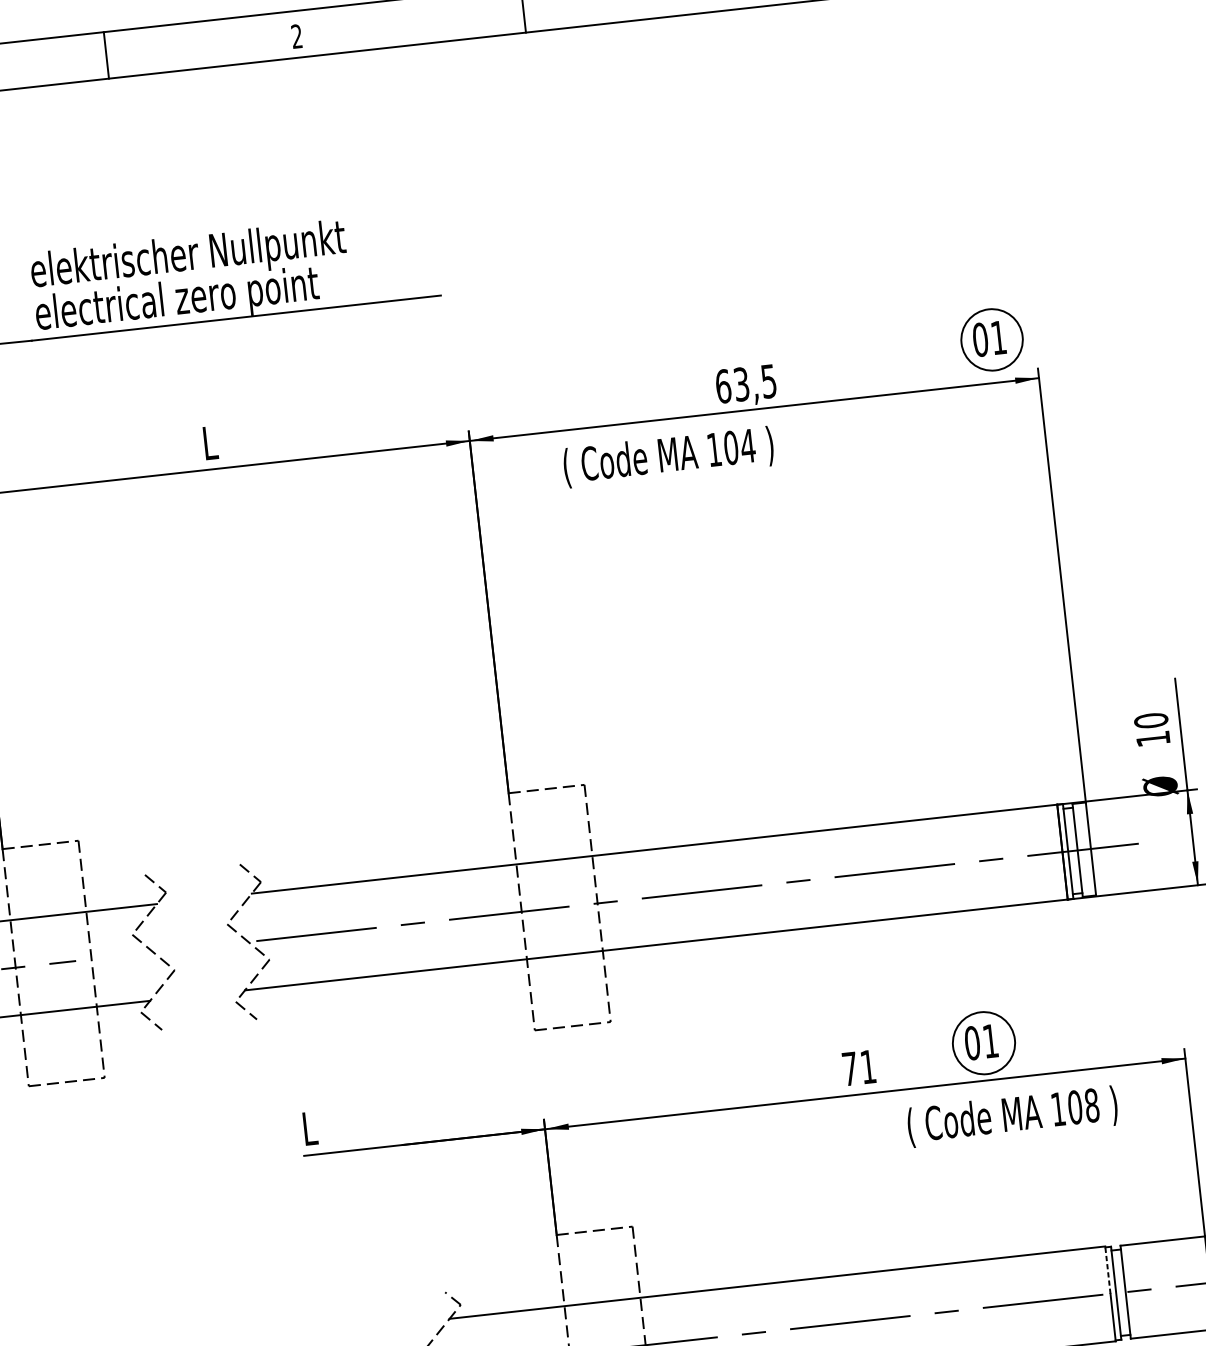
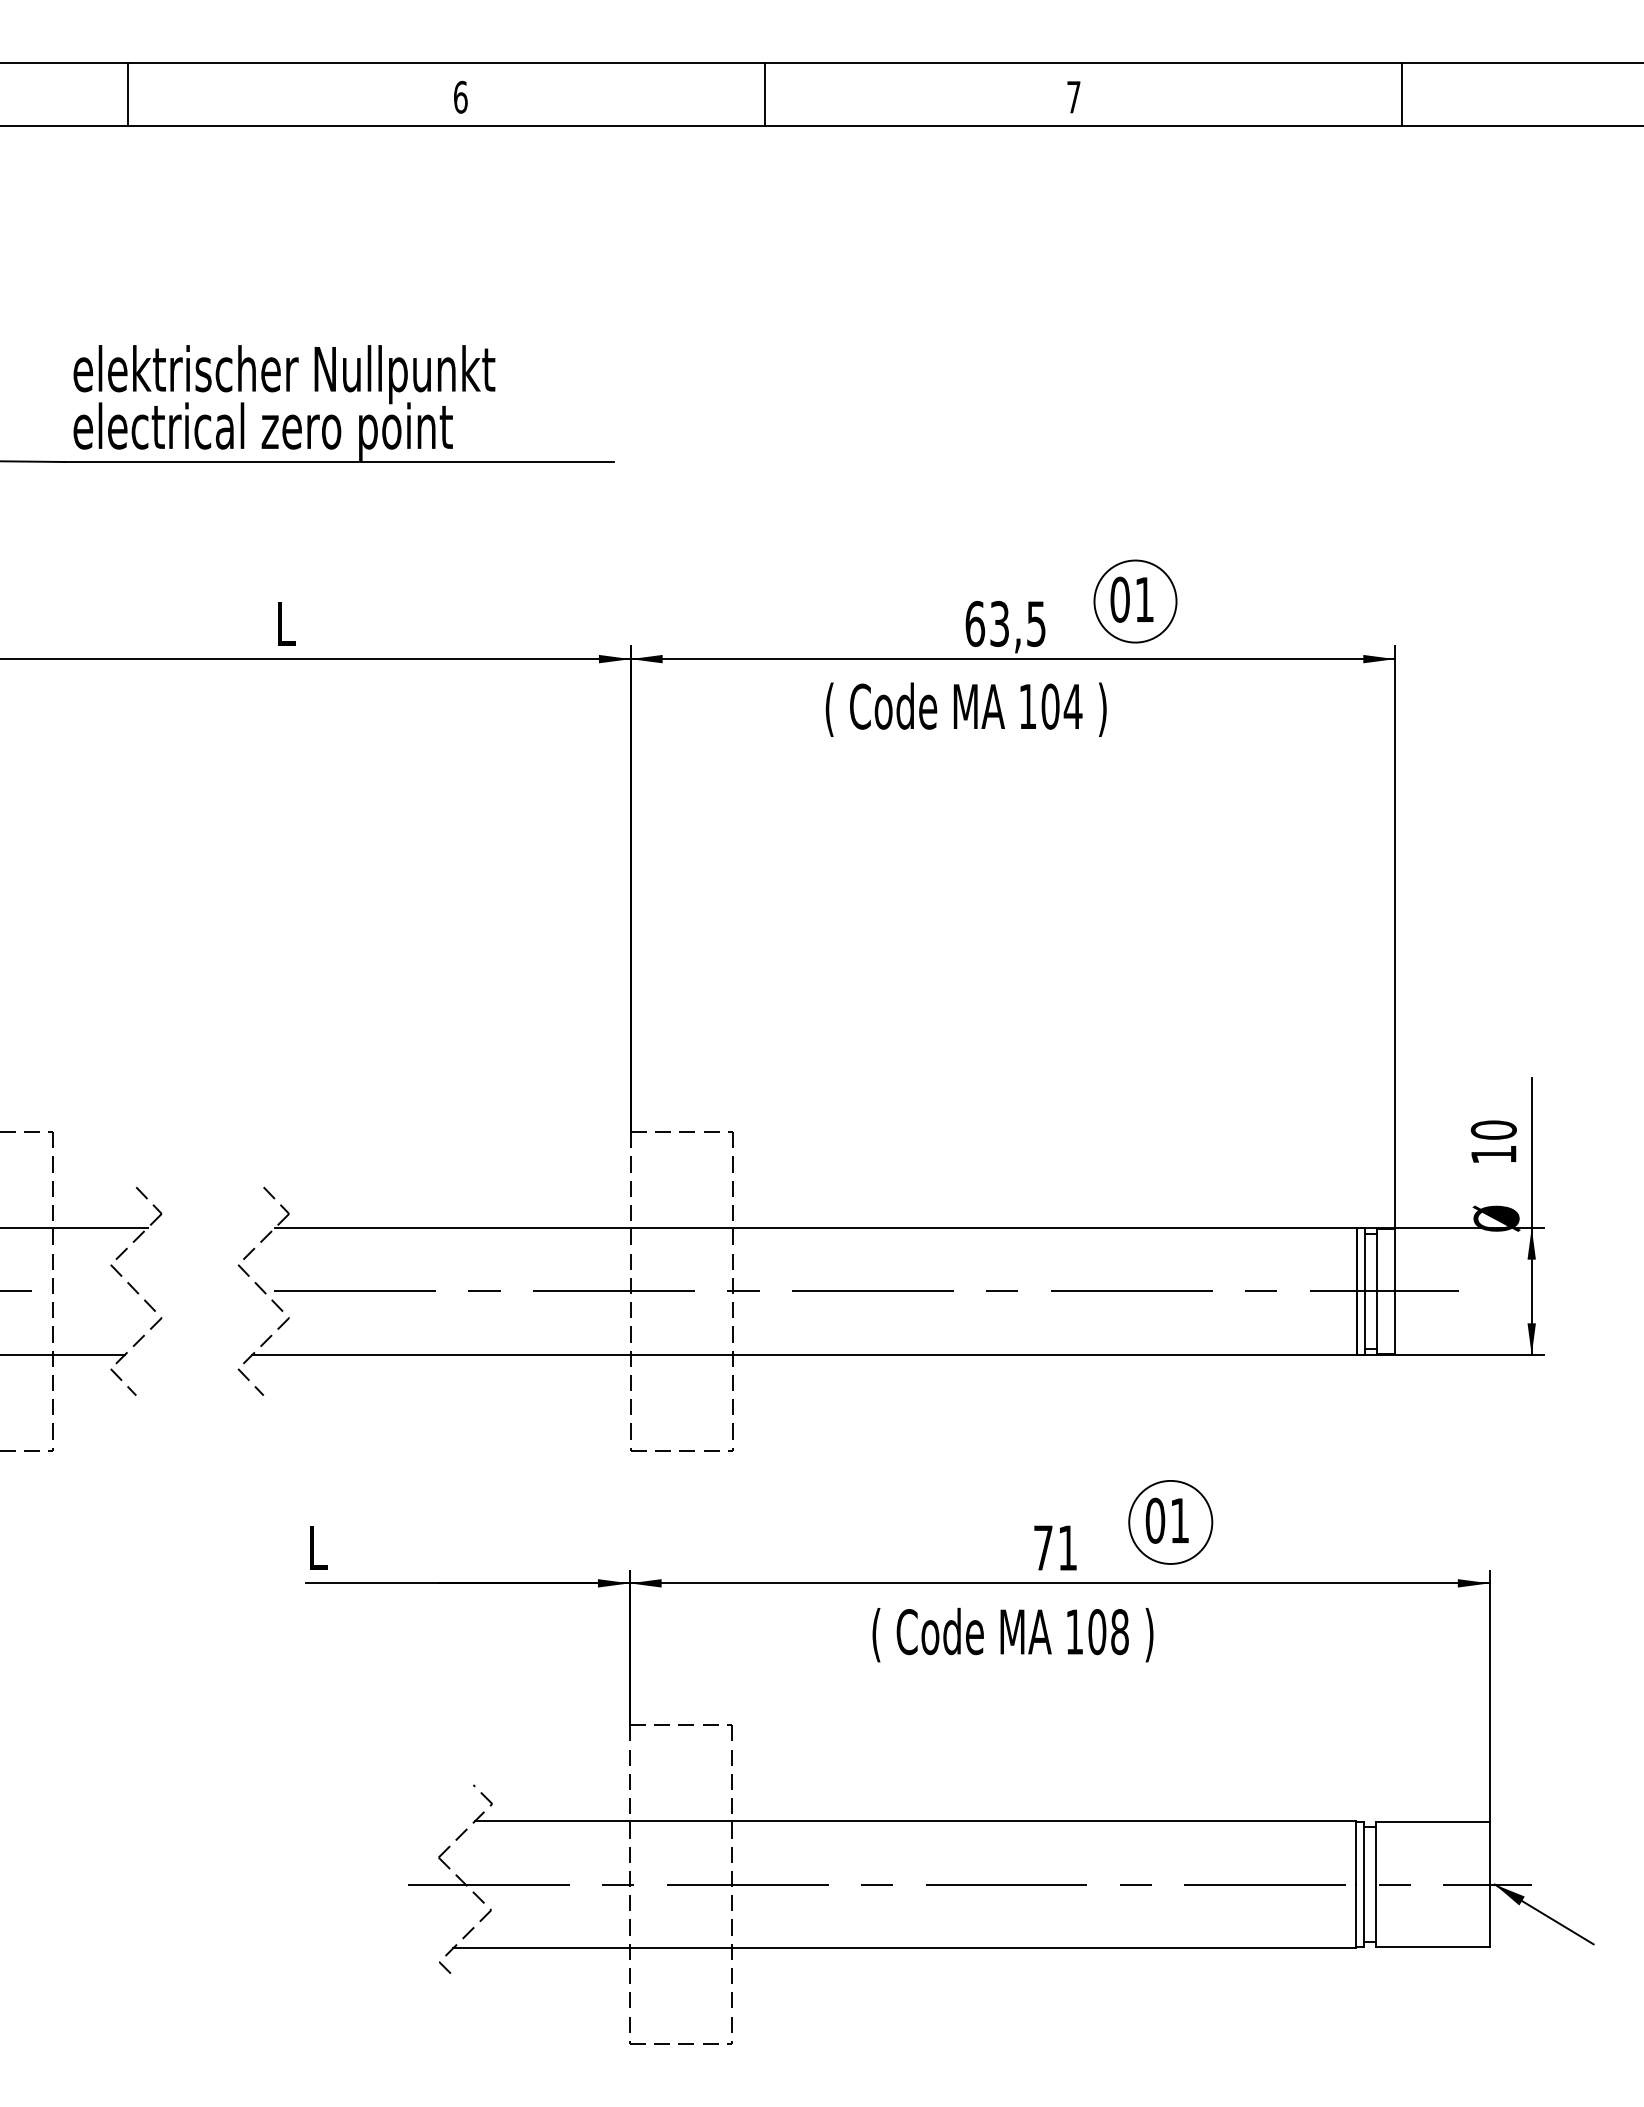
text: (296, 35) -> (460, 96), 2 -> 6
line: (106, 55) -> (128, 94), moved
part: (992, 339) -> (1135, 601), moved
text: (668, 457) -> (965, 709), moved
part: (983, 1043) -> (1170, 1522), moved
text: (1012, 1116) -> (1012, 1634), moved
line: (1107, 1270) -> (1355, 1852), dashed -> solid

